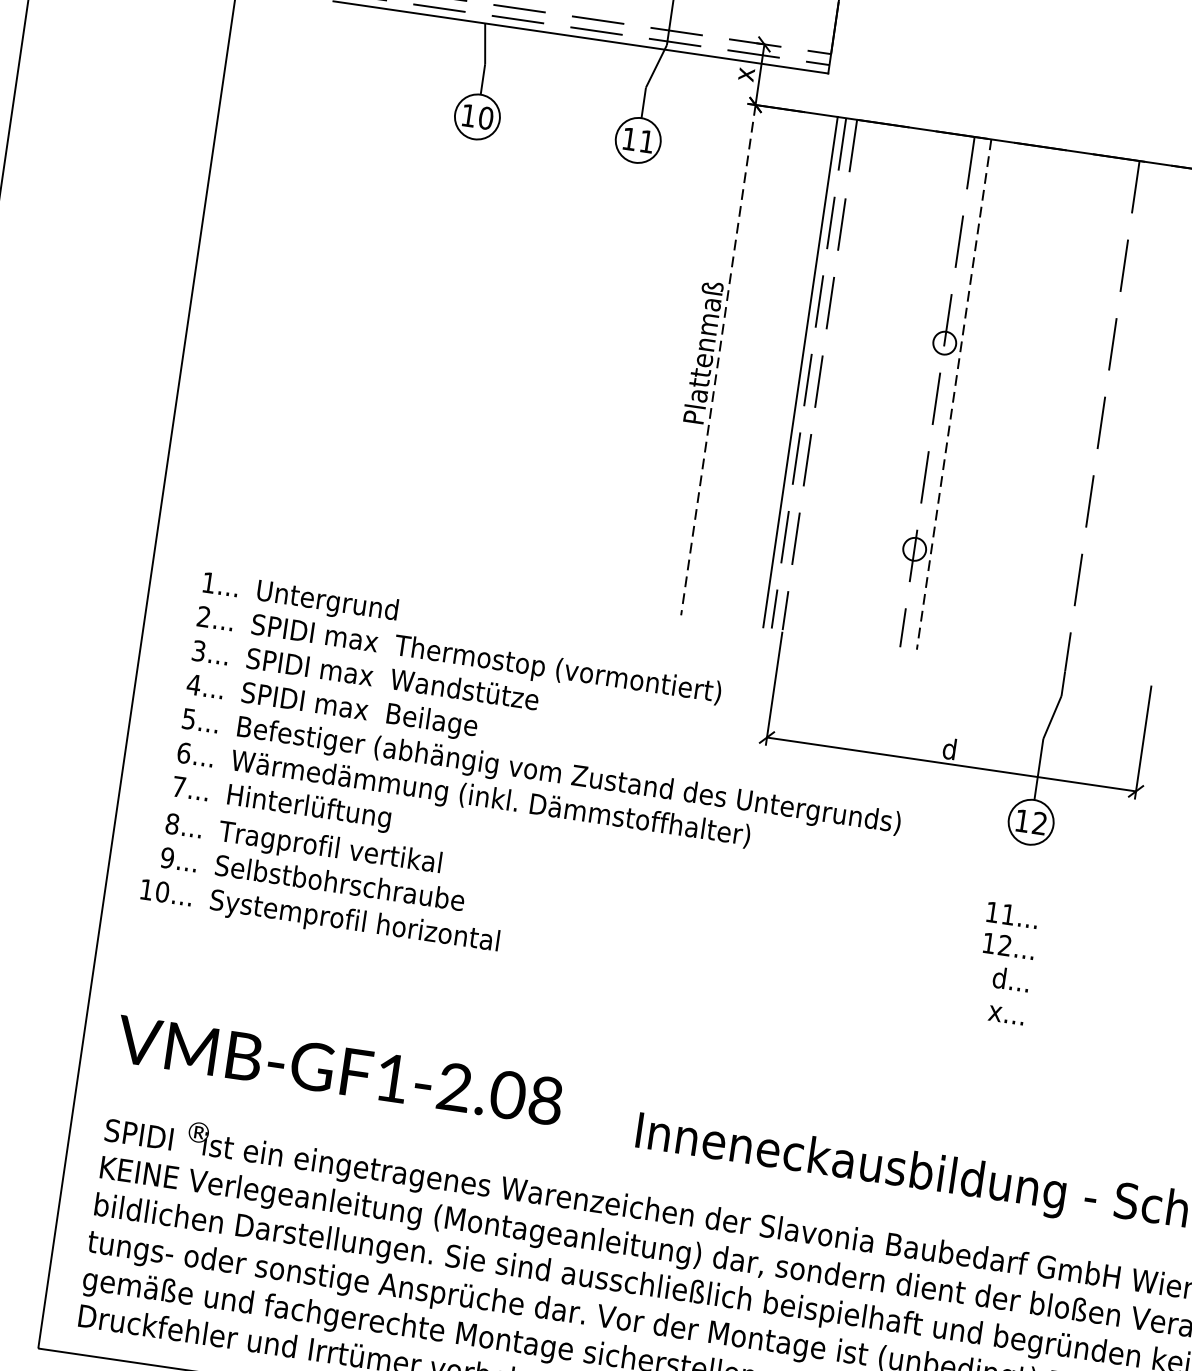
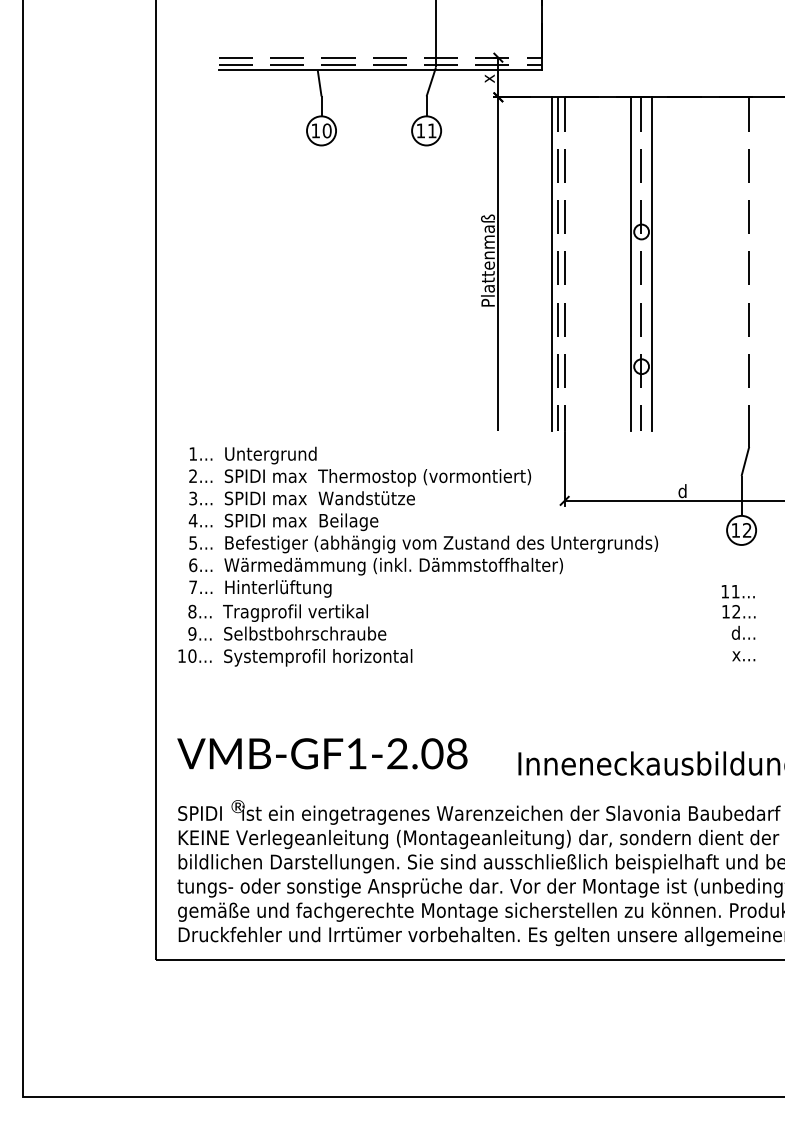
line: (718, 360) -> (498, 264), dashed -> solid
line: (920, 388) -> (630, 263), added
line: (954, 395) -> (652, 264), dashed -> solid

